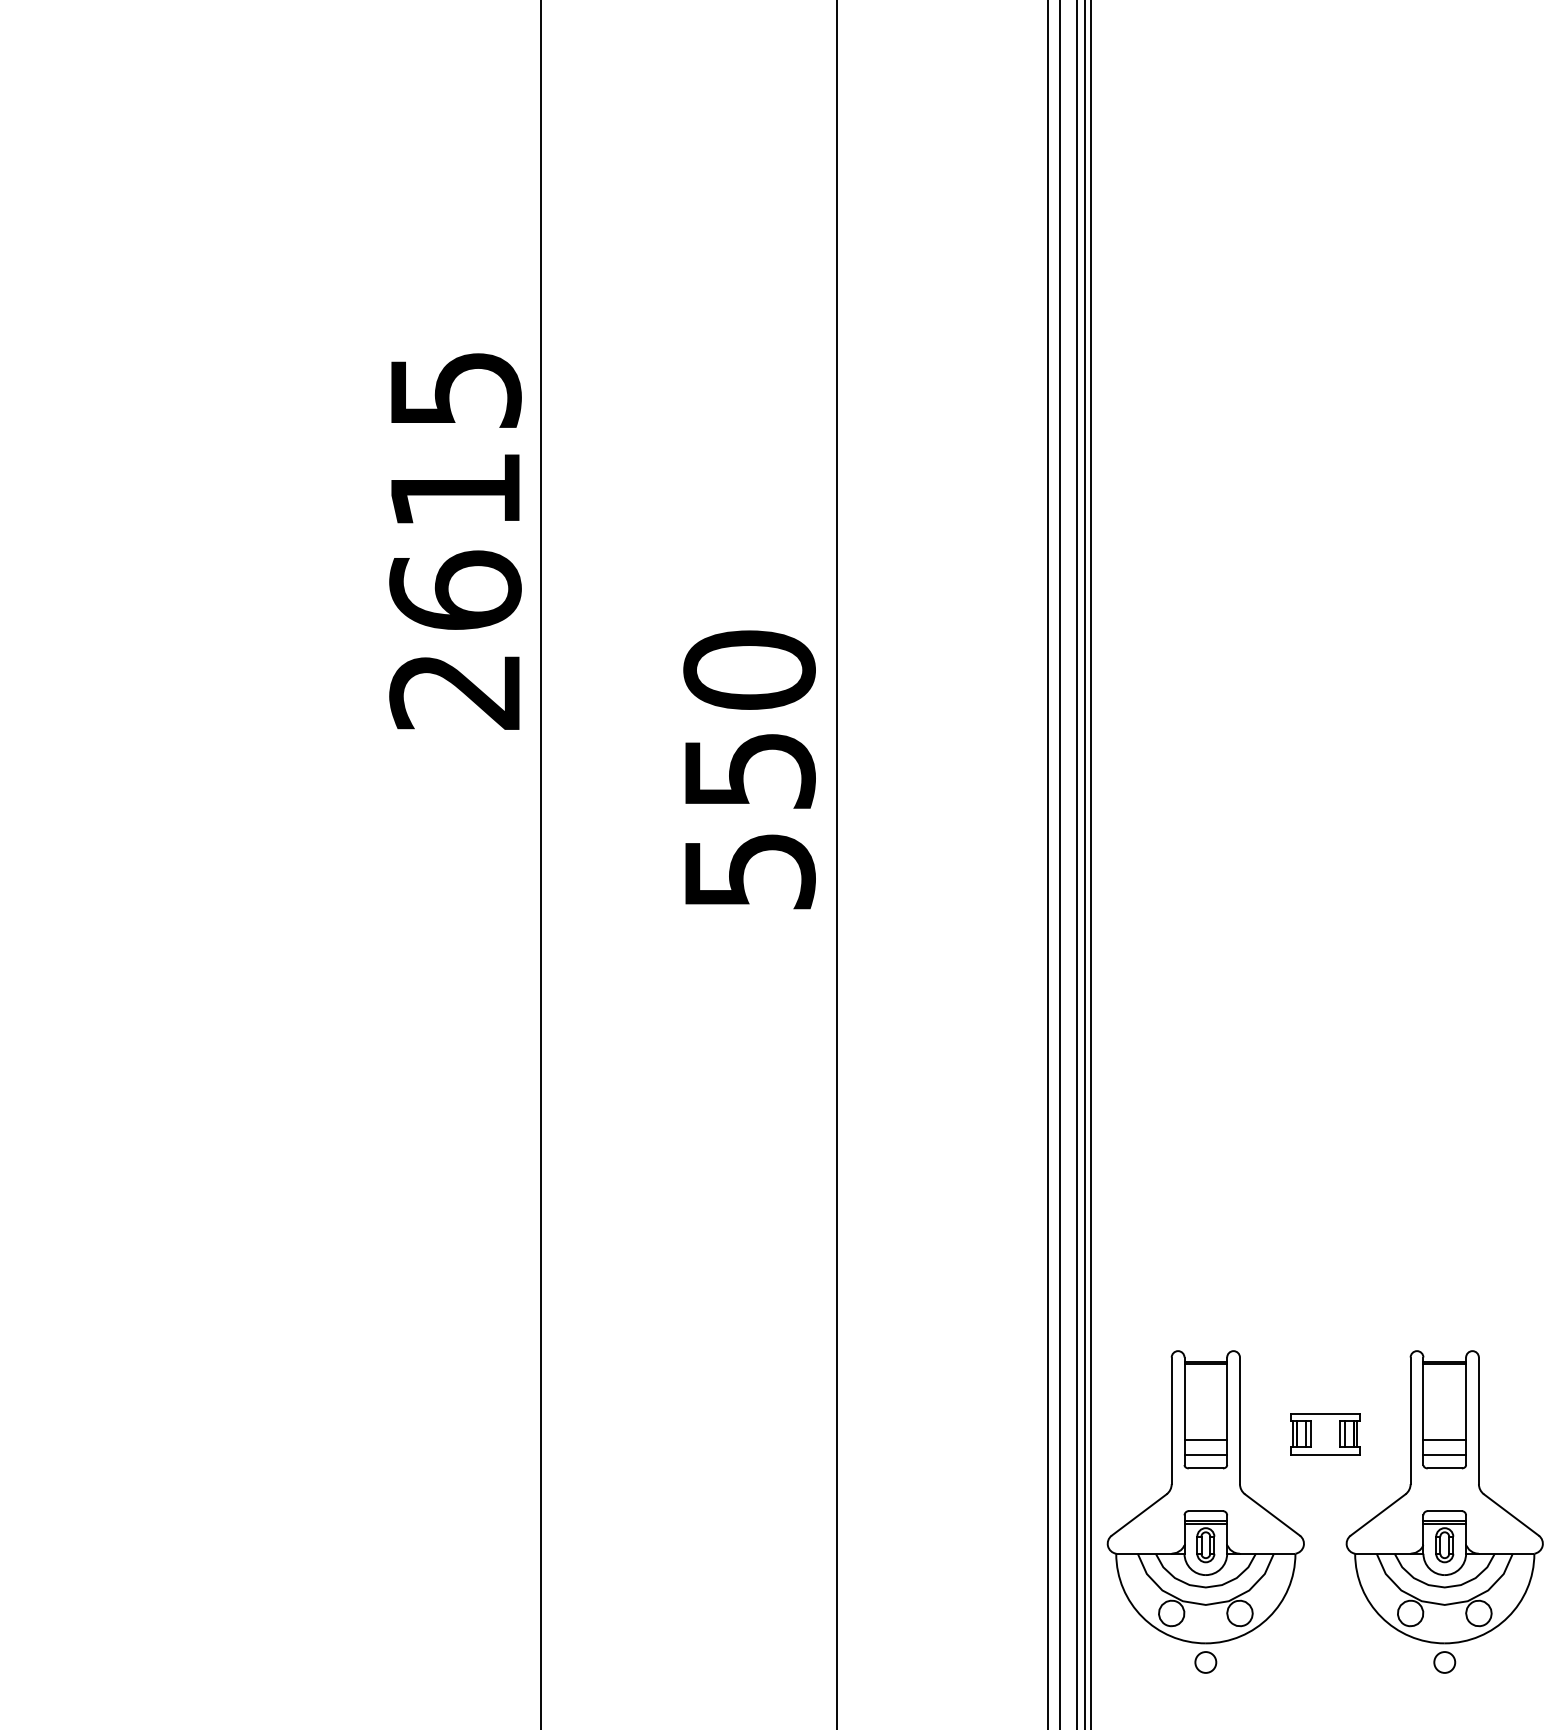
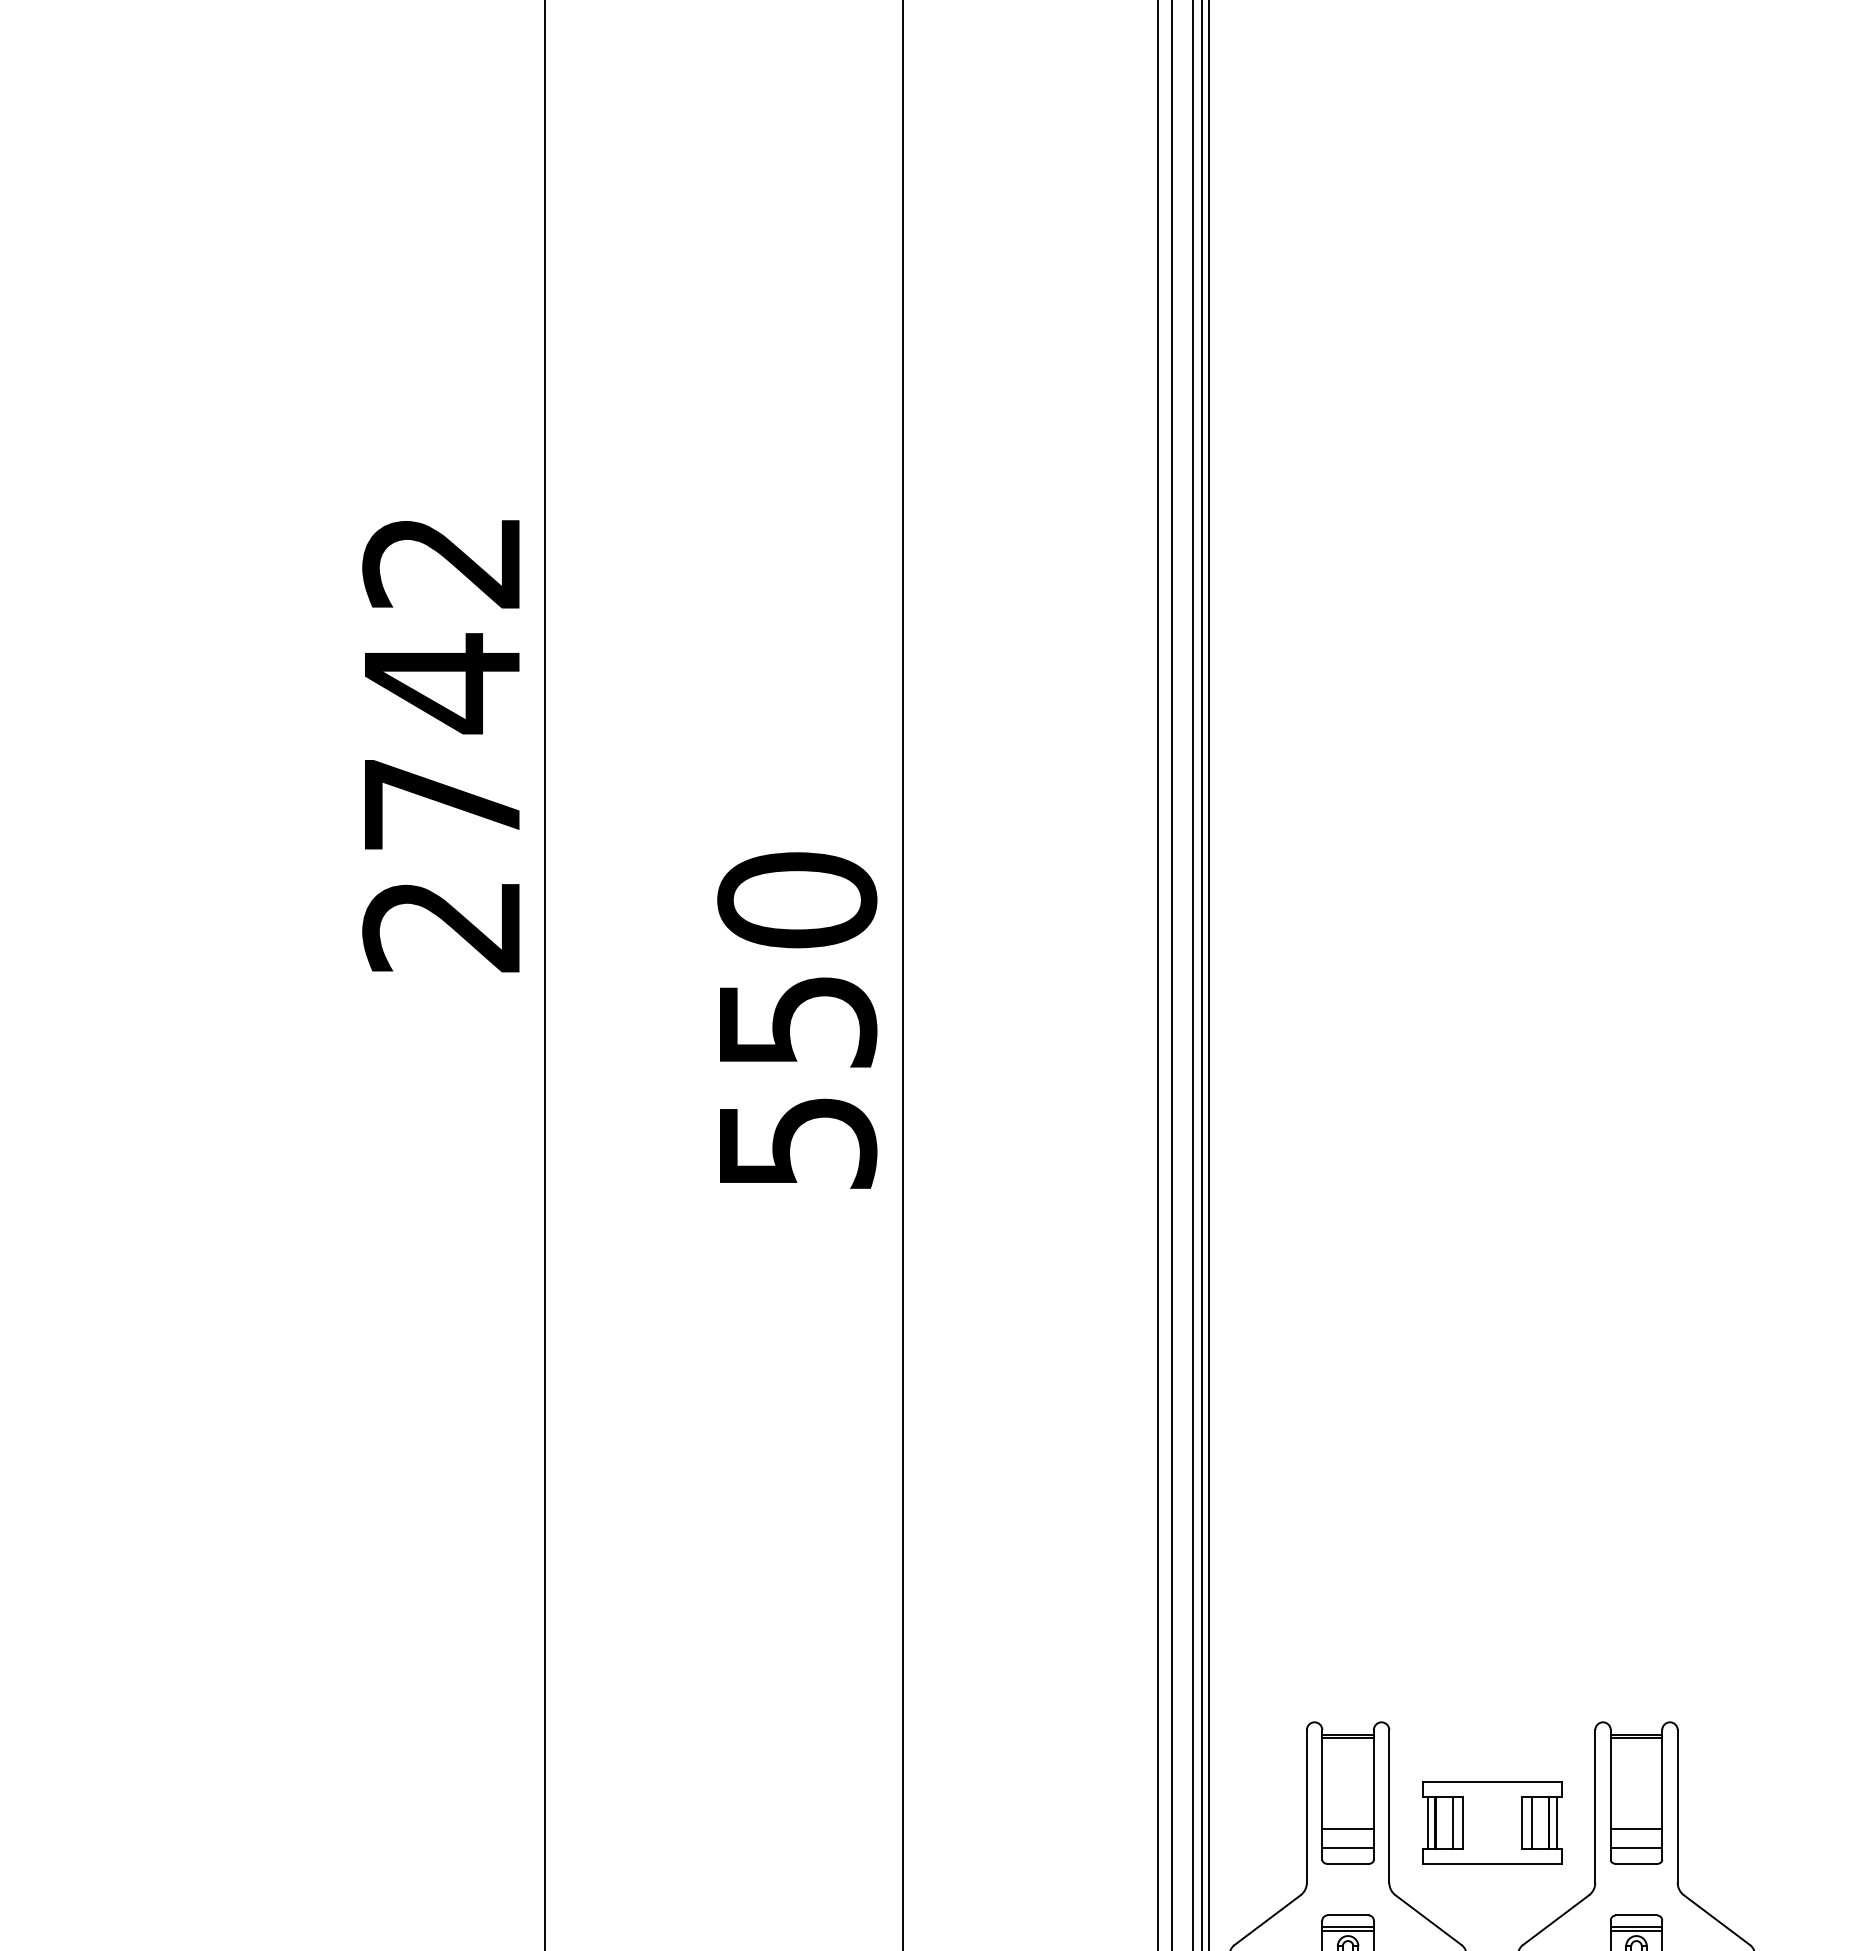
text: (455, 491) -> (442, 684), 2615 -> 2742
part: (1325, 1433) -> (1492, 1821), size x1.67

